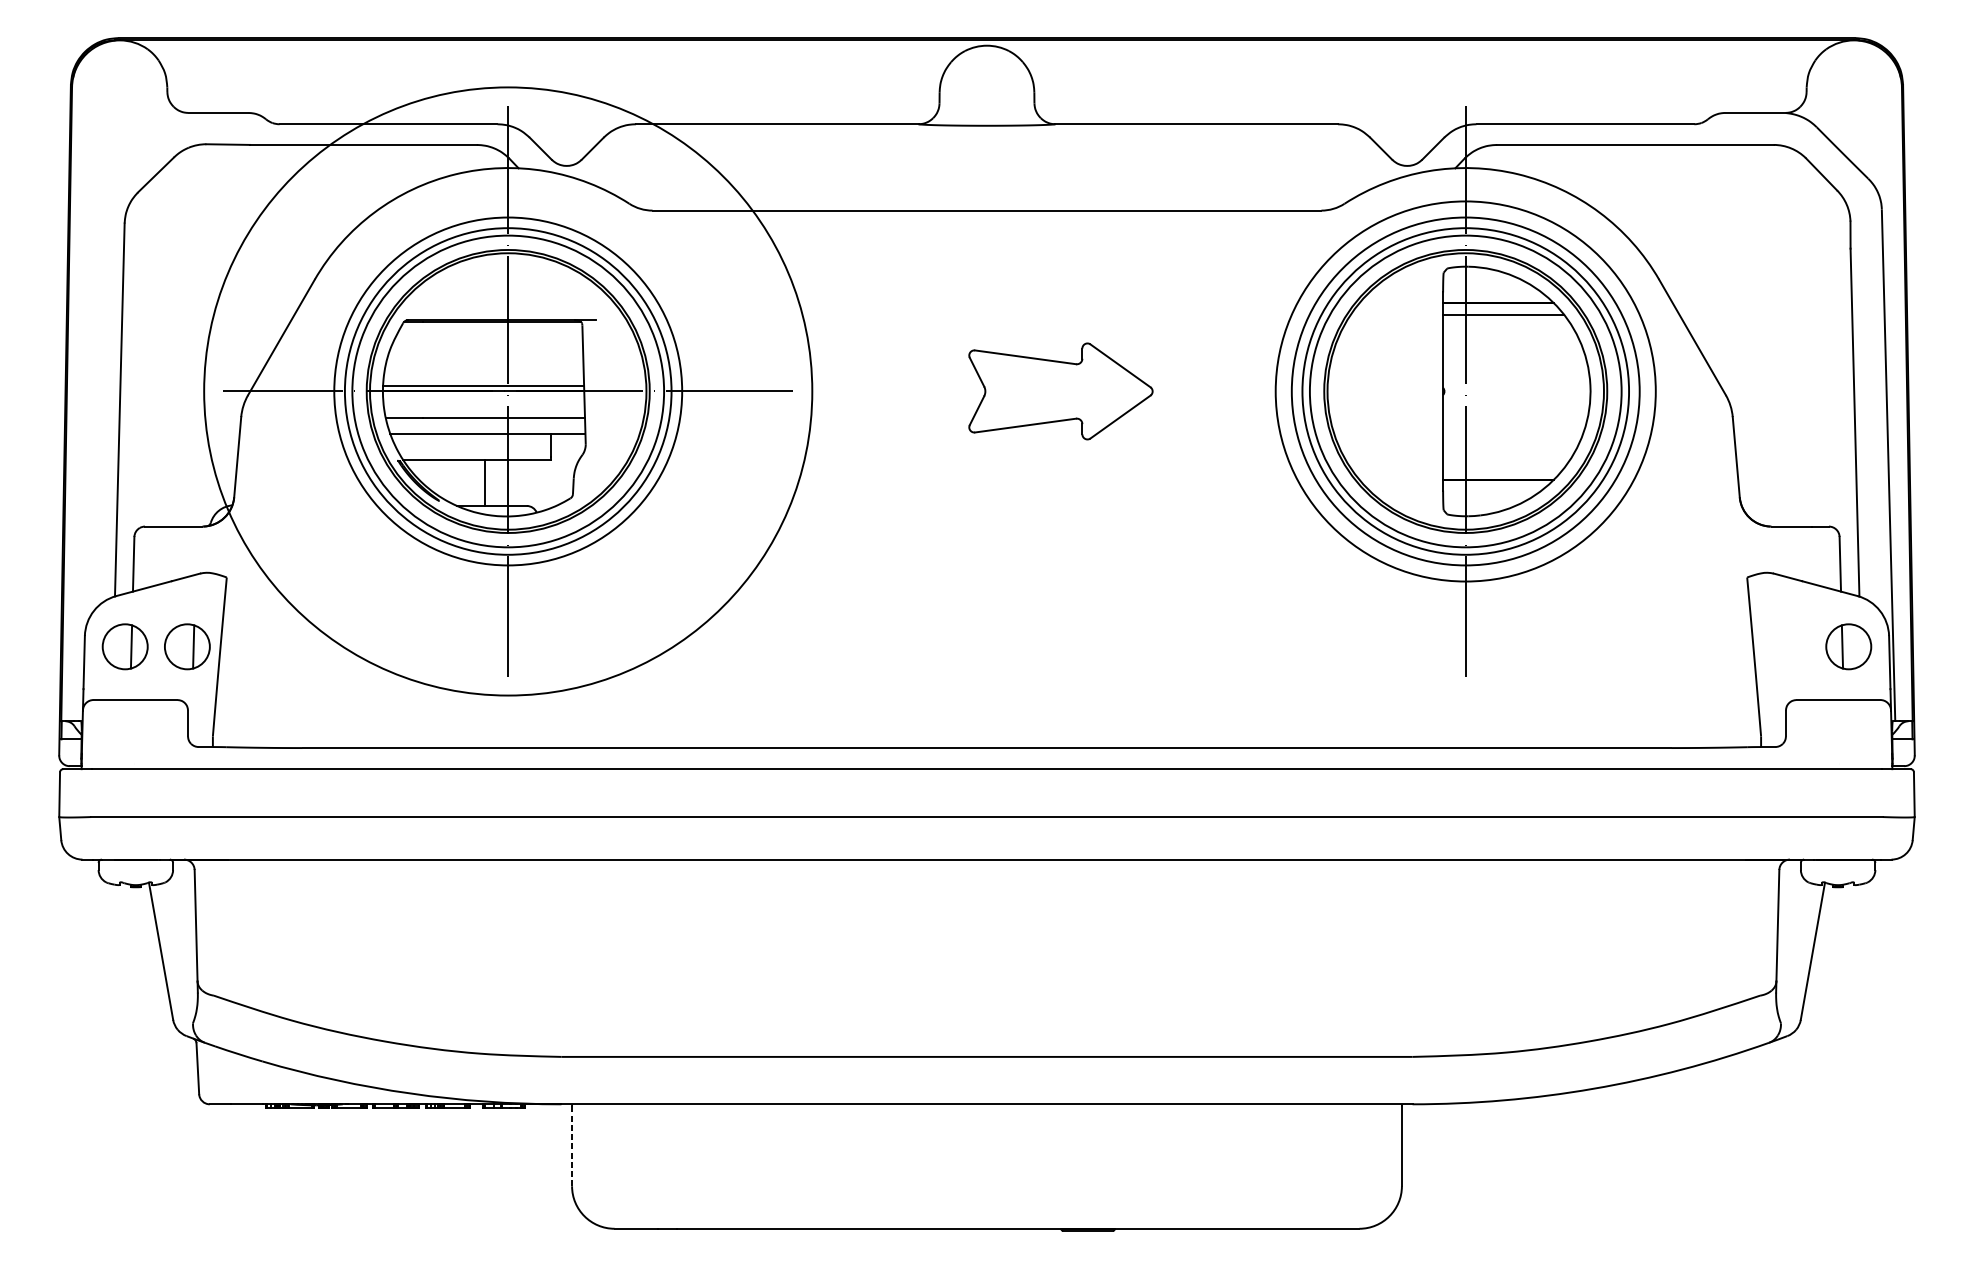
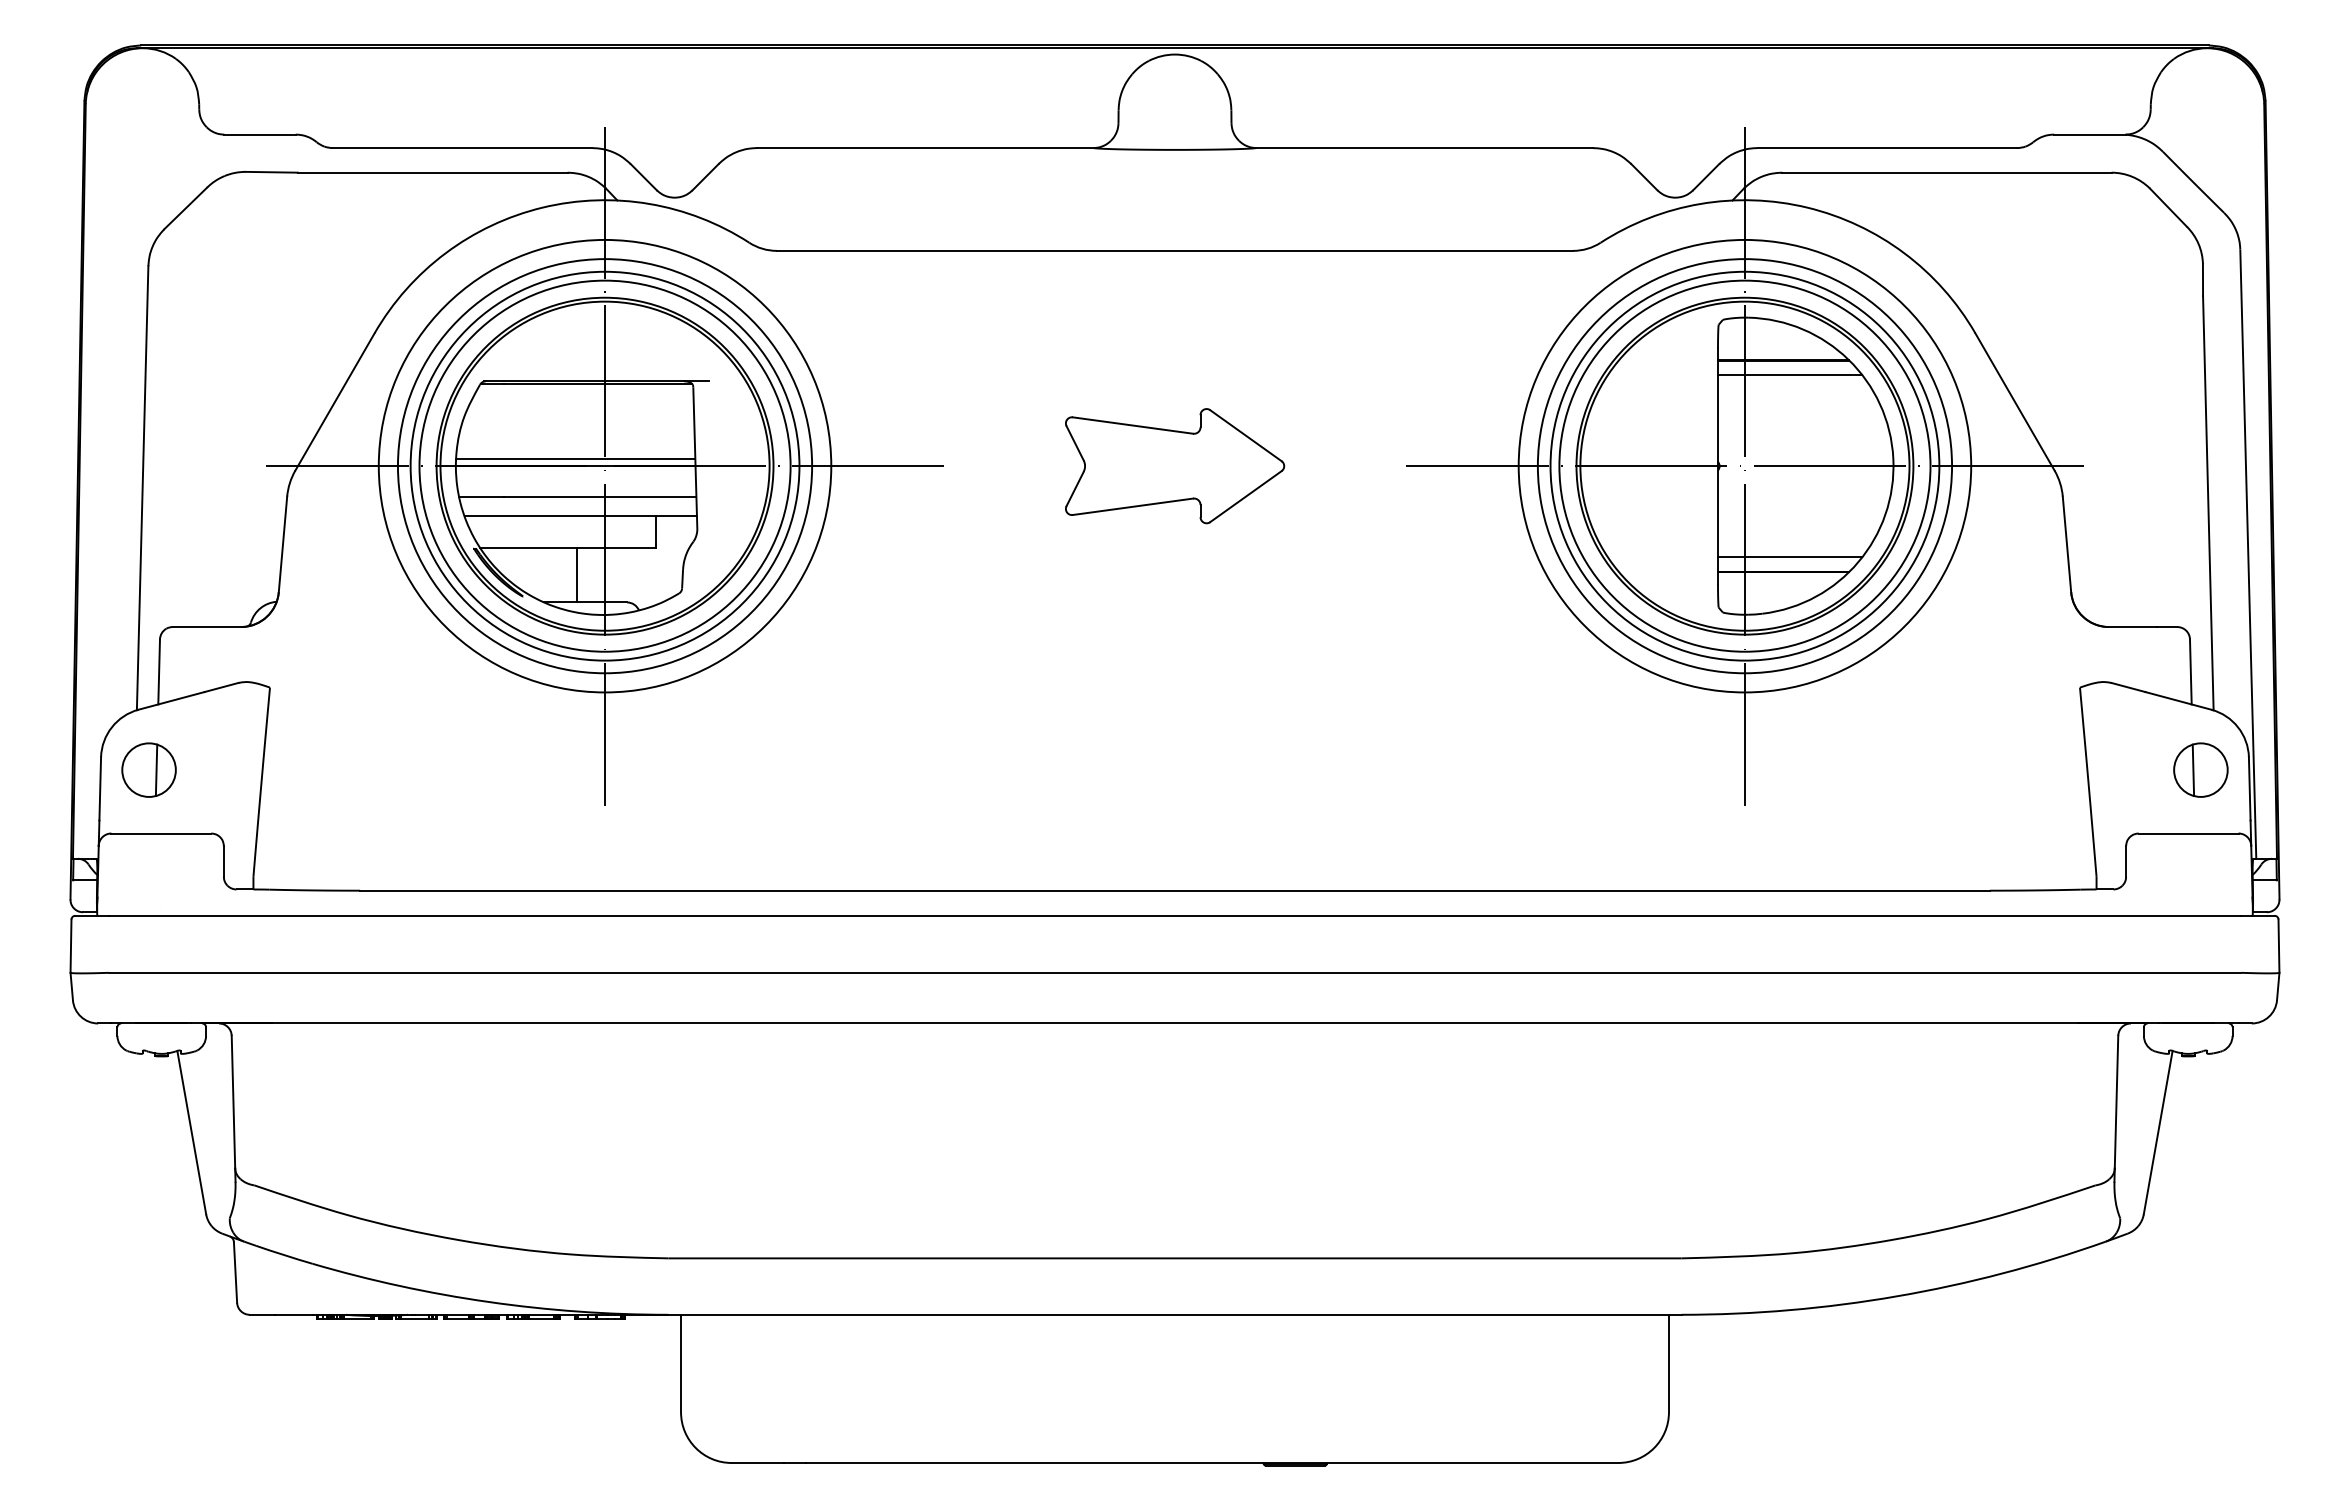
circle: (507, 390) -> (604, 465), size x0.62
part: (1061, 391) -> (1175, 466), moved
line: (1465, 391) -> (1744, 466), added
line: (1504, 468) -> (1790, 557), added
part: (186, 646) -> (222, 769), removed
line: (572, 1146) -> (681, 1365), dashed -> solid

